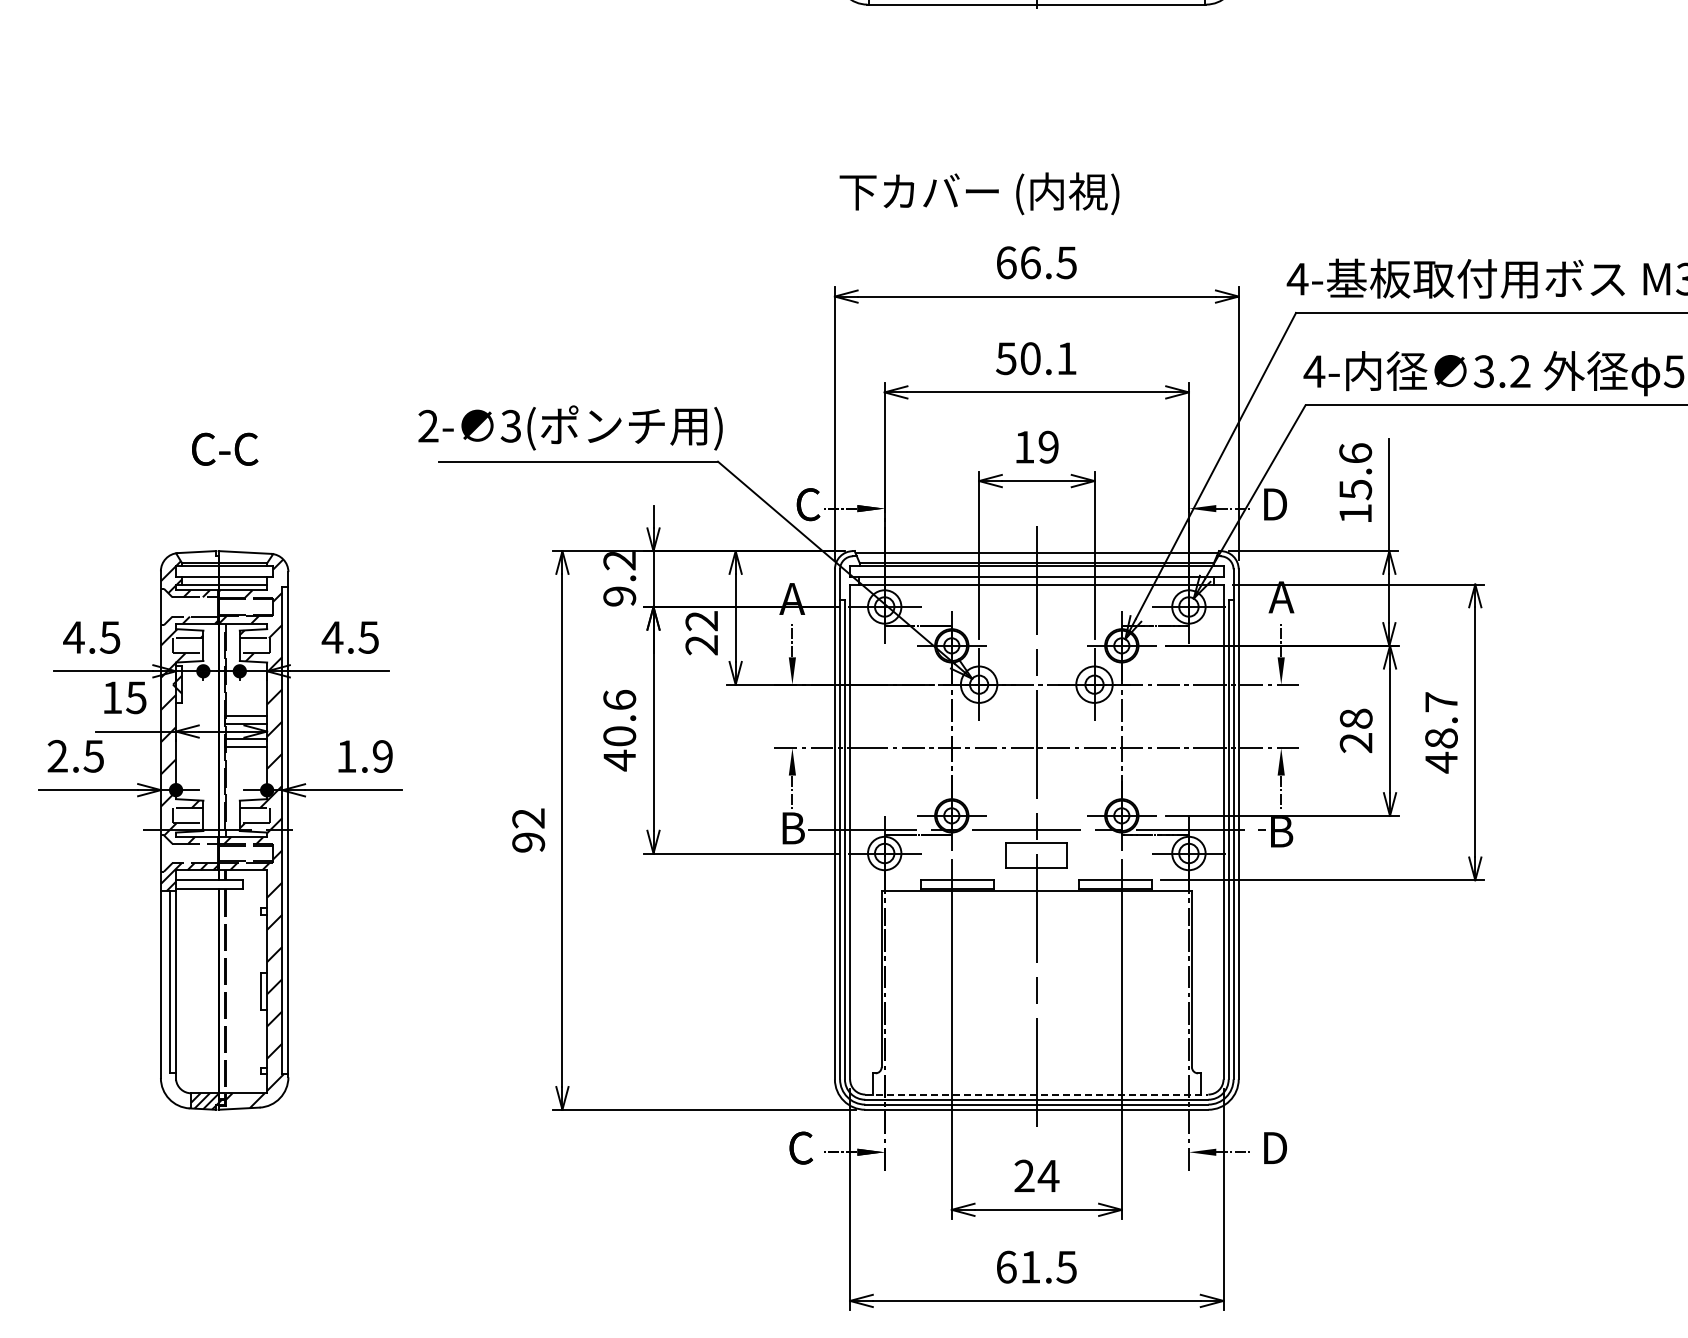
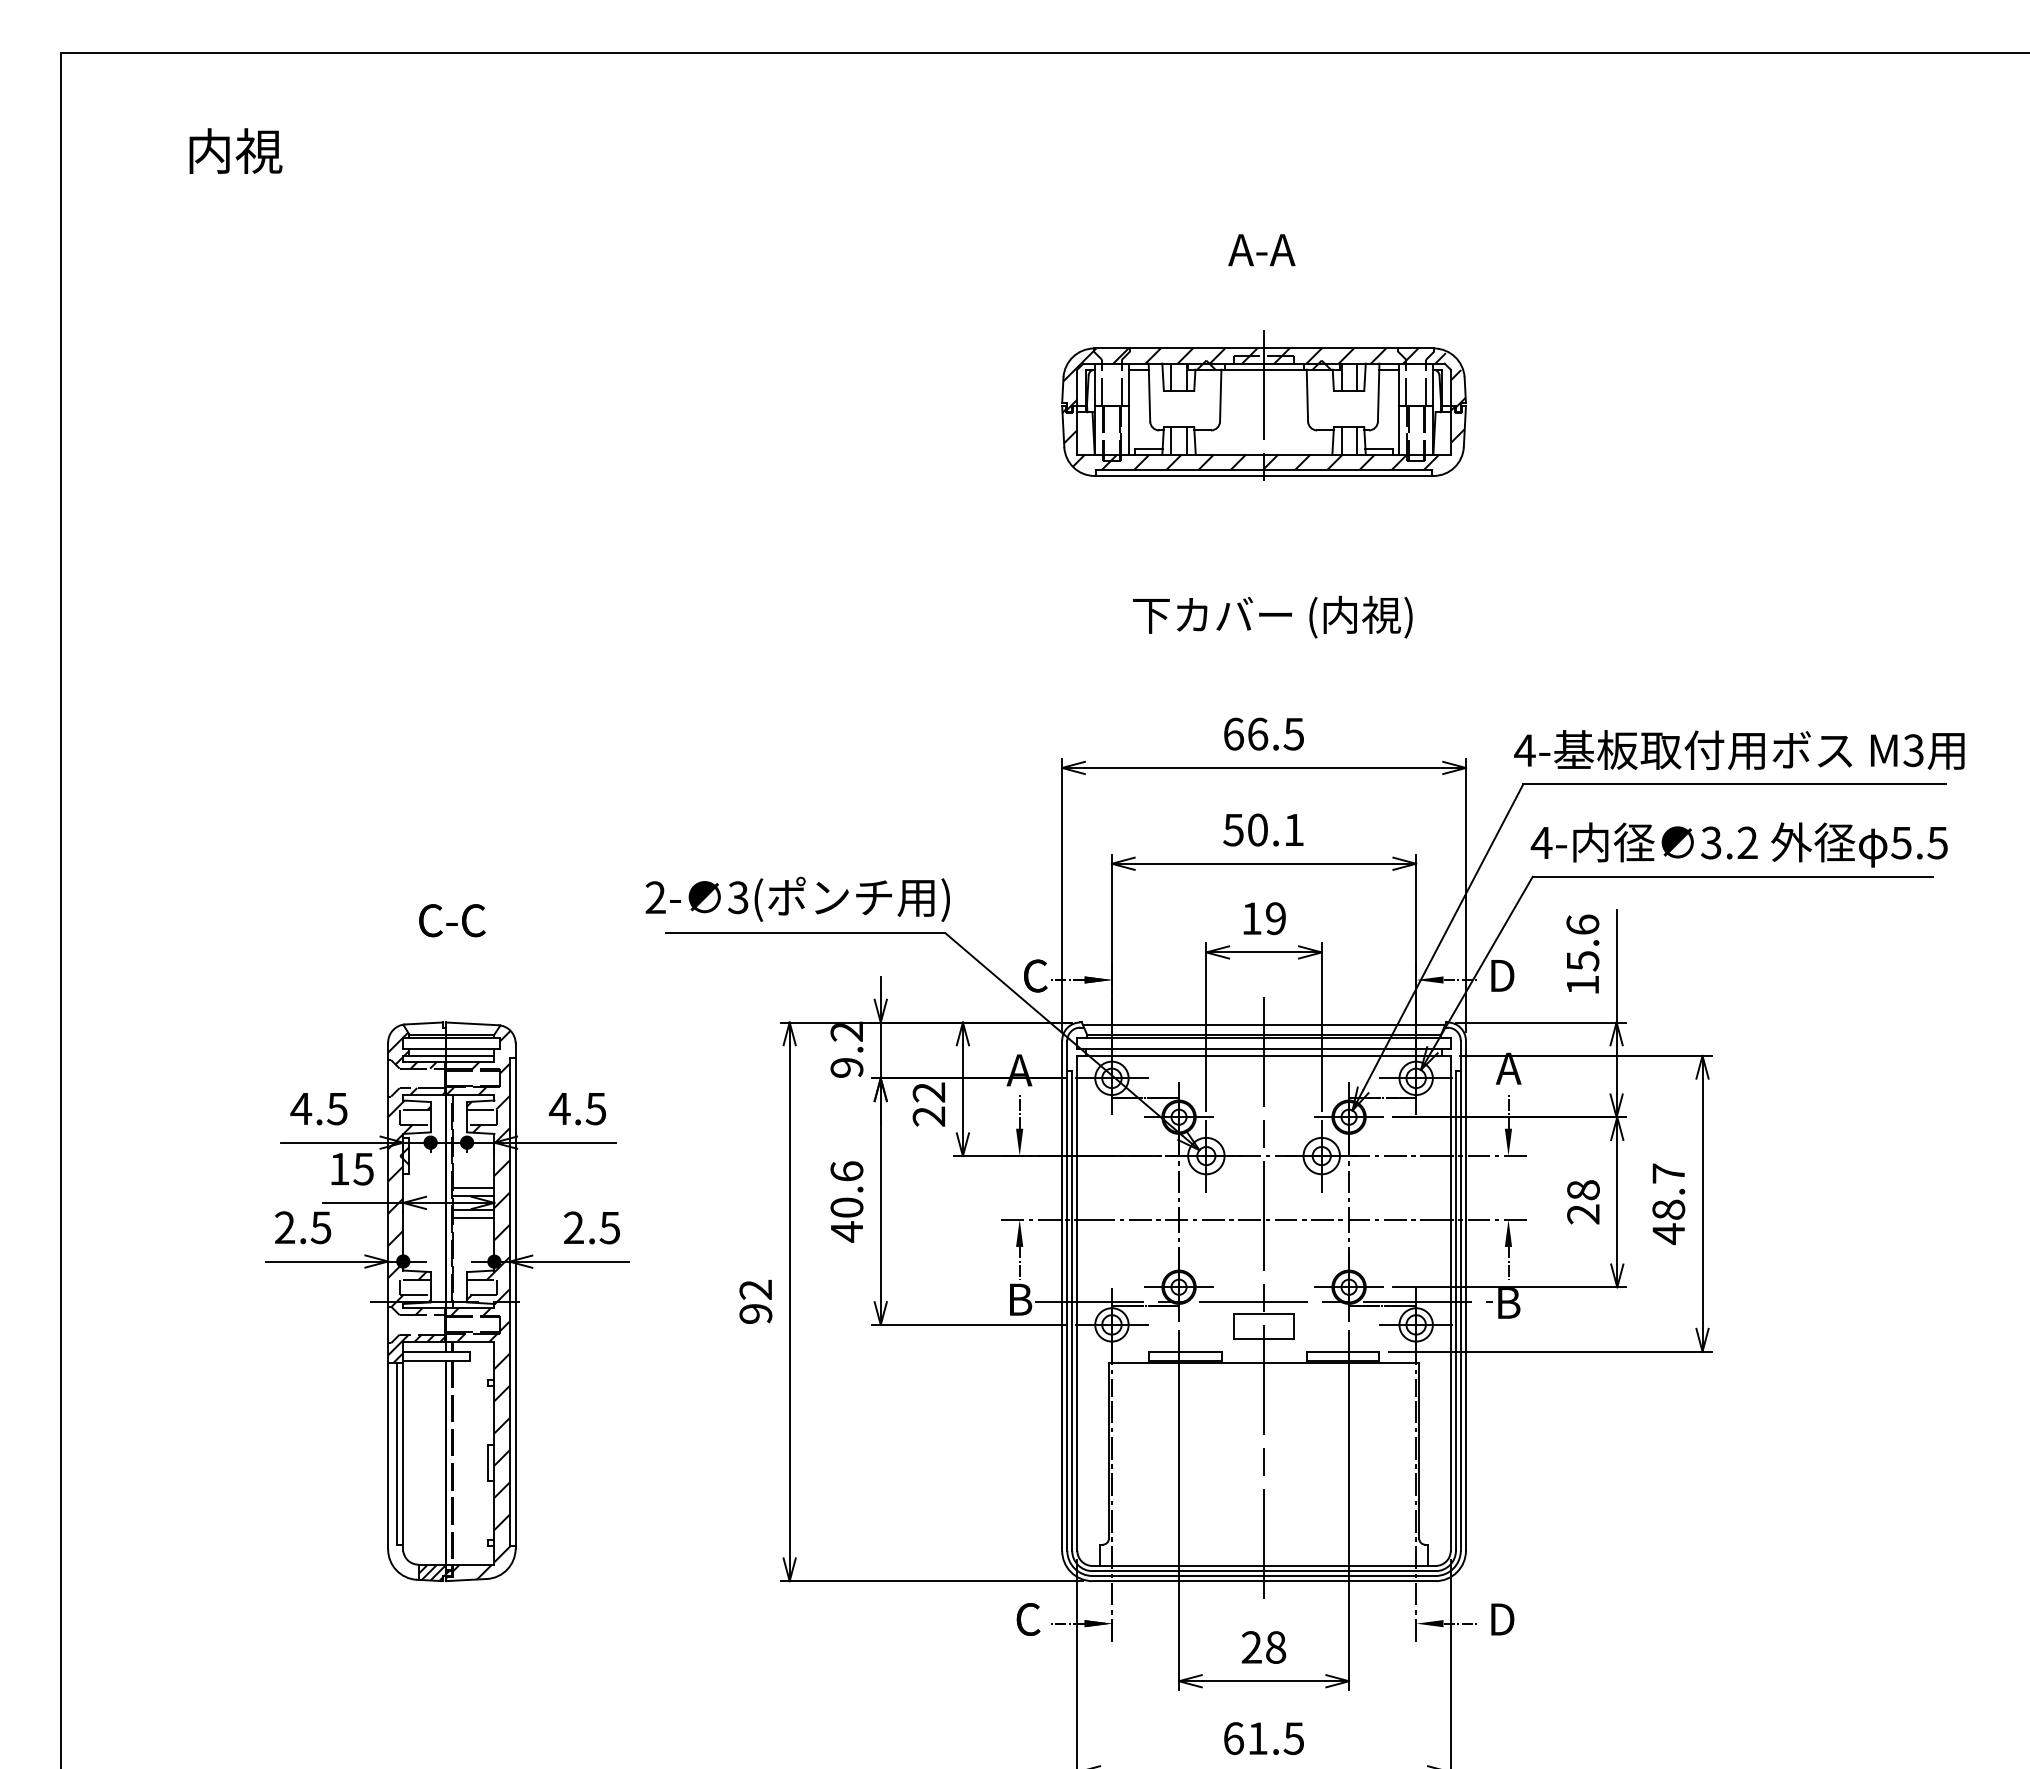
text: (979, 193) -> (1272, 616), moved
text: (364, 756) -> (591, 1227), 1.9 -> 2.5
line: (1037, 1094) -> (1264, 1565), dashed -> solid
text: (1048, 1176) -> (1275, 1647), 24 -> 28

